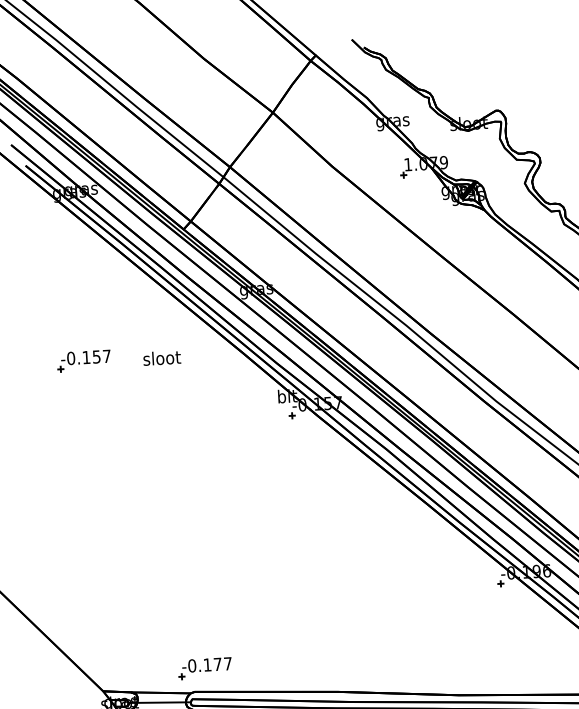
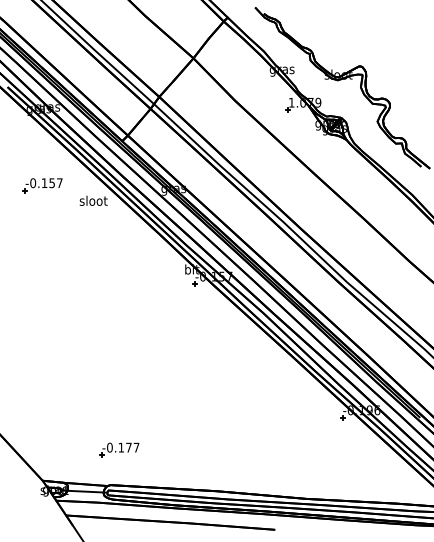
text: (161, 357) -> (93, 200), moved
part: (83, 360) -> (42, 185), moved
part: (205, 667) -> (119, 449), moved

